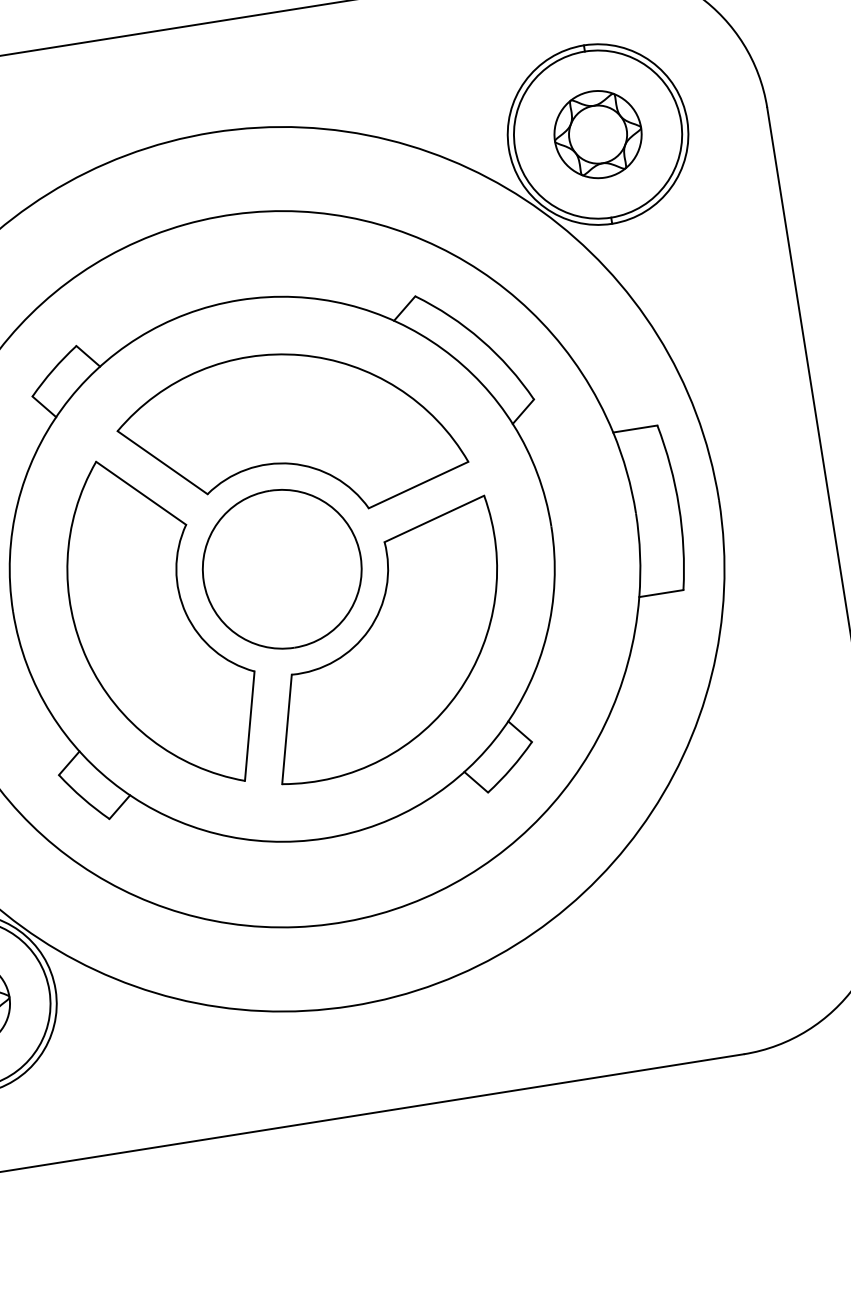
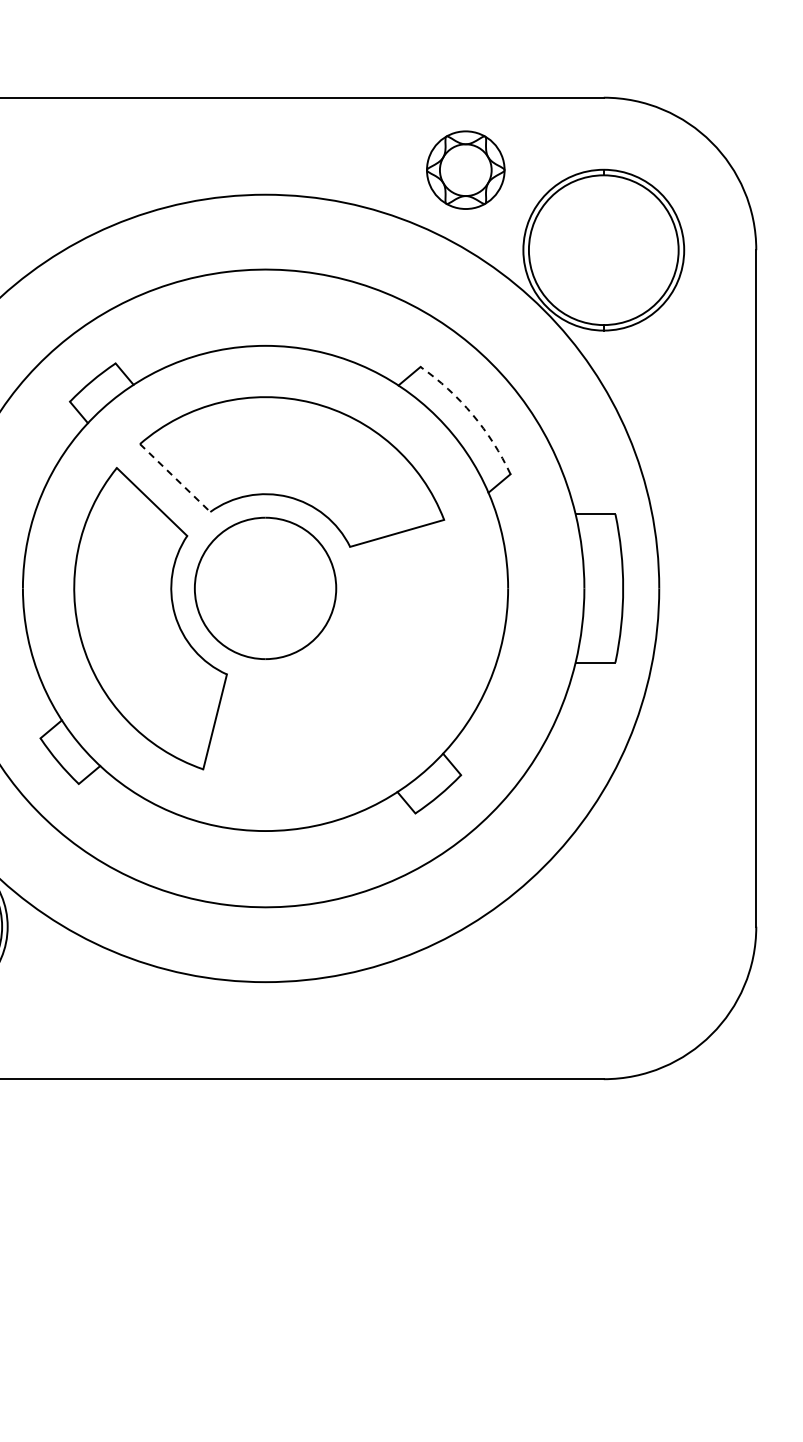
part: (597, 133) -> (465, 169), moved
arc: (481, 339) -> (472, 414), solid -> dashed
line: (163, 463) -> (175, 478), solid -> dashed
part: (384, 640) -> (345, 665), removed

